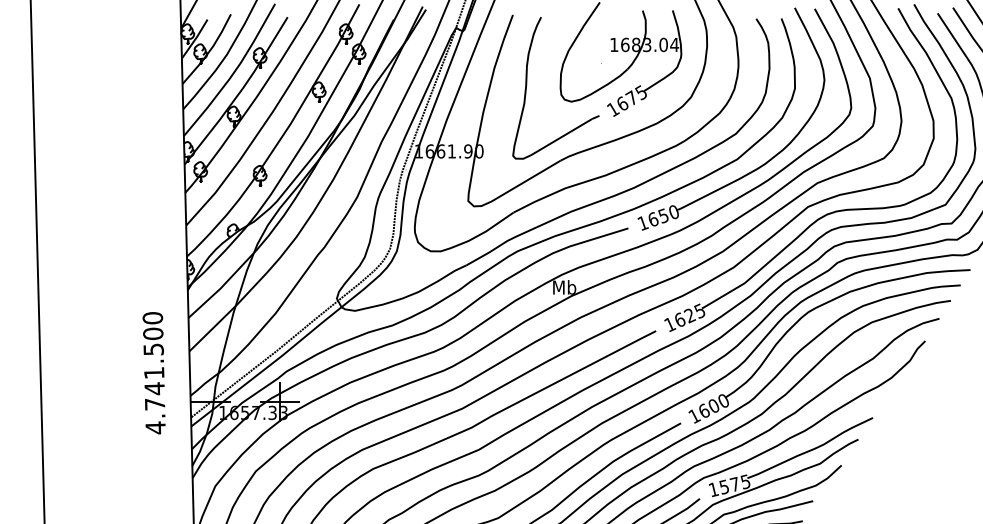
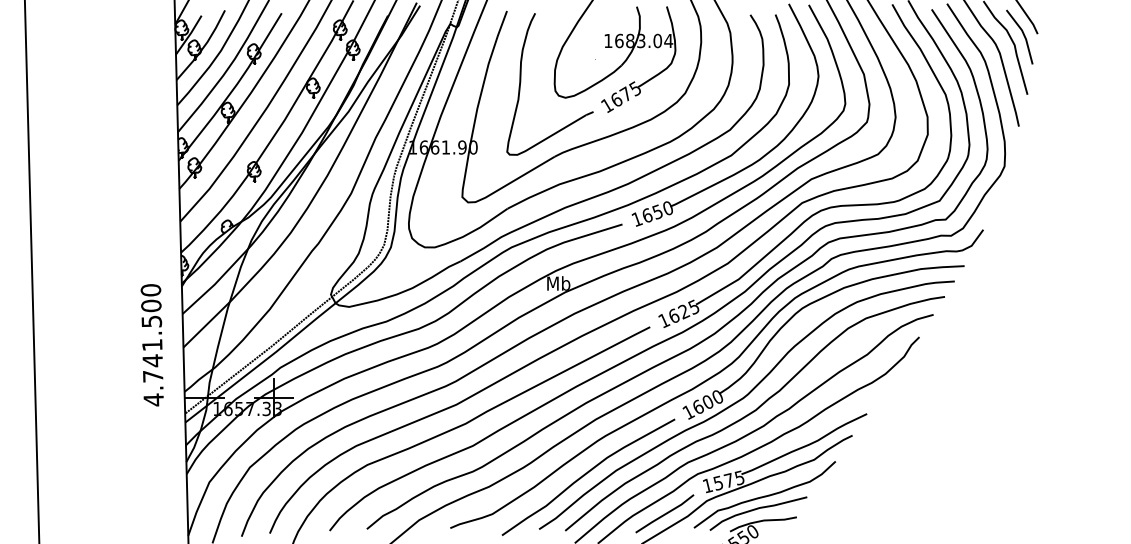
text: (153, 373) -> (151, 345), moved

